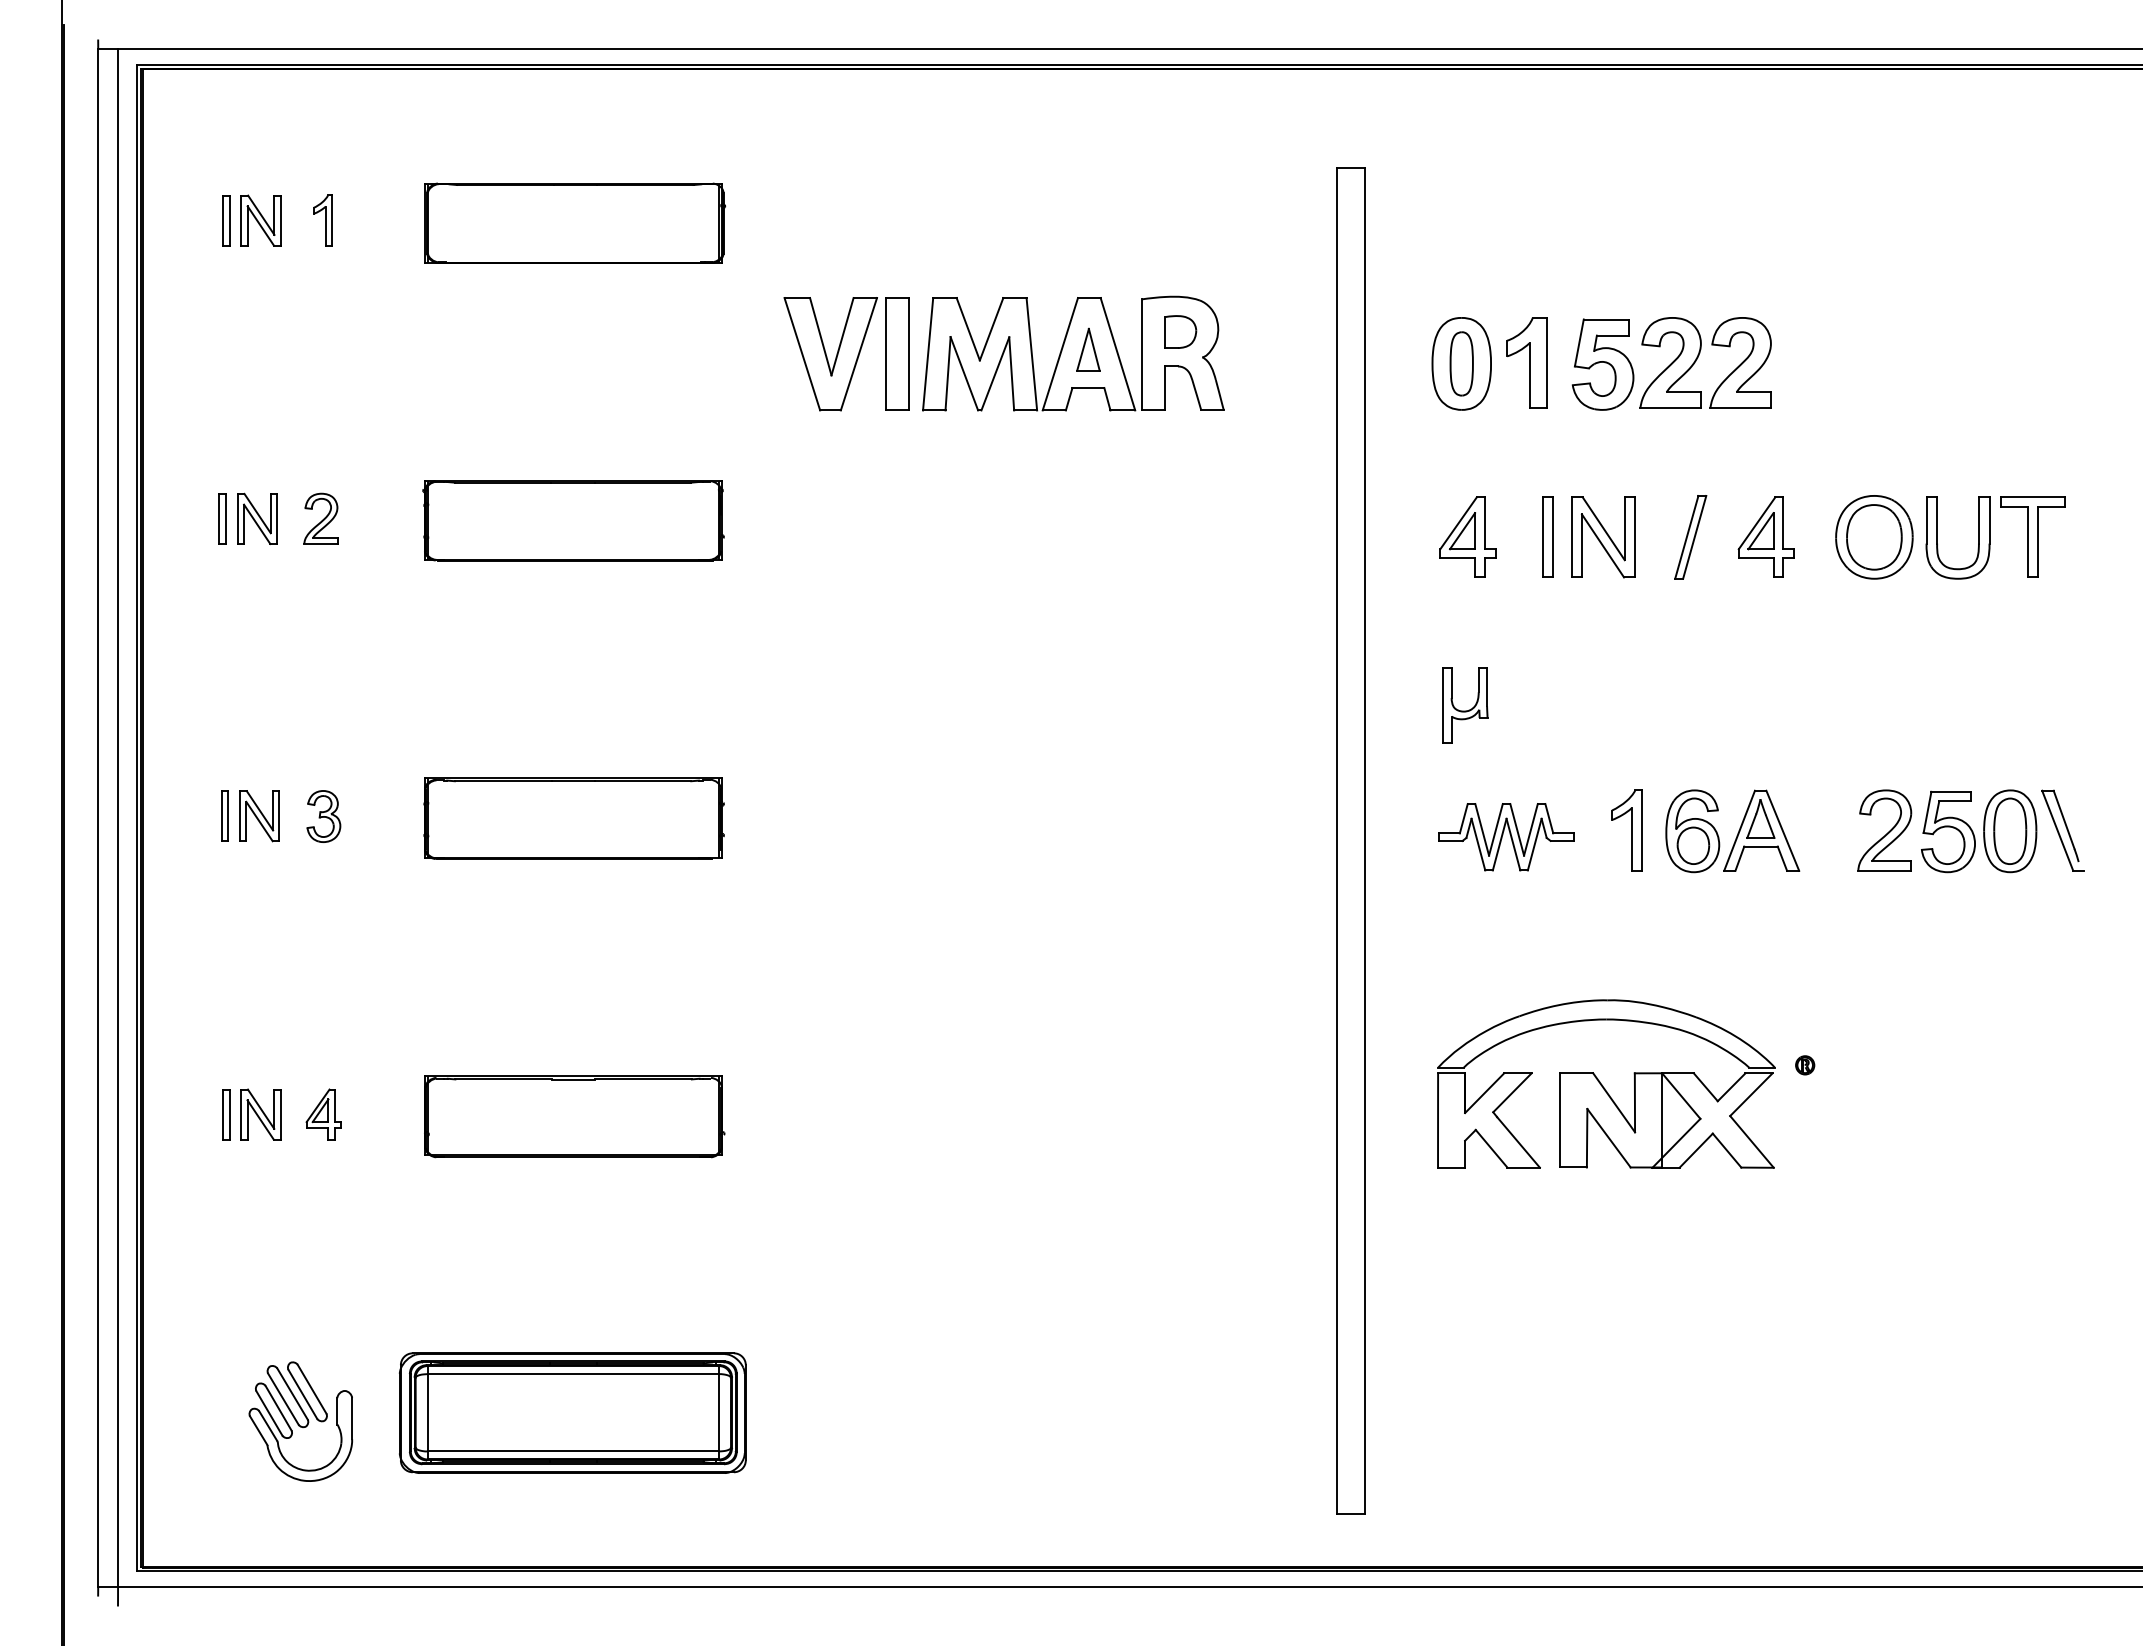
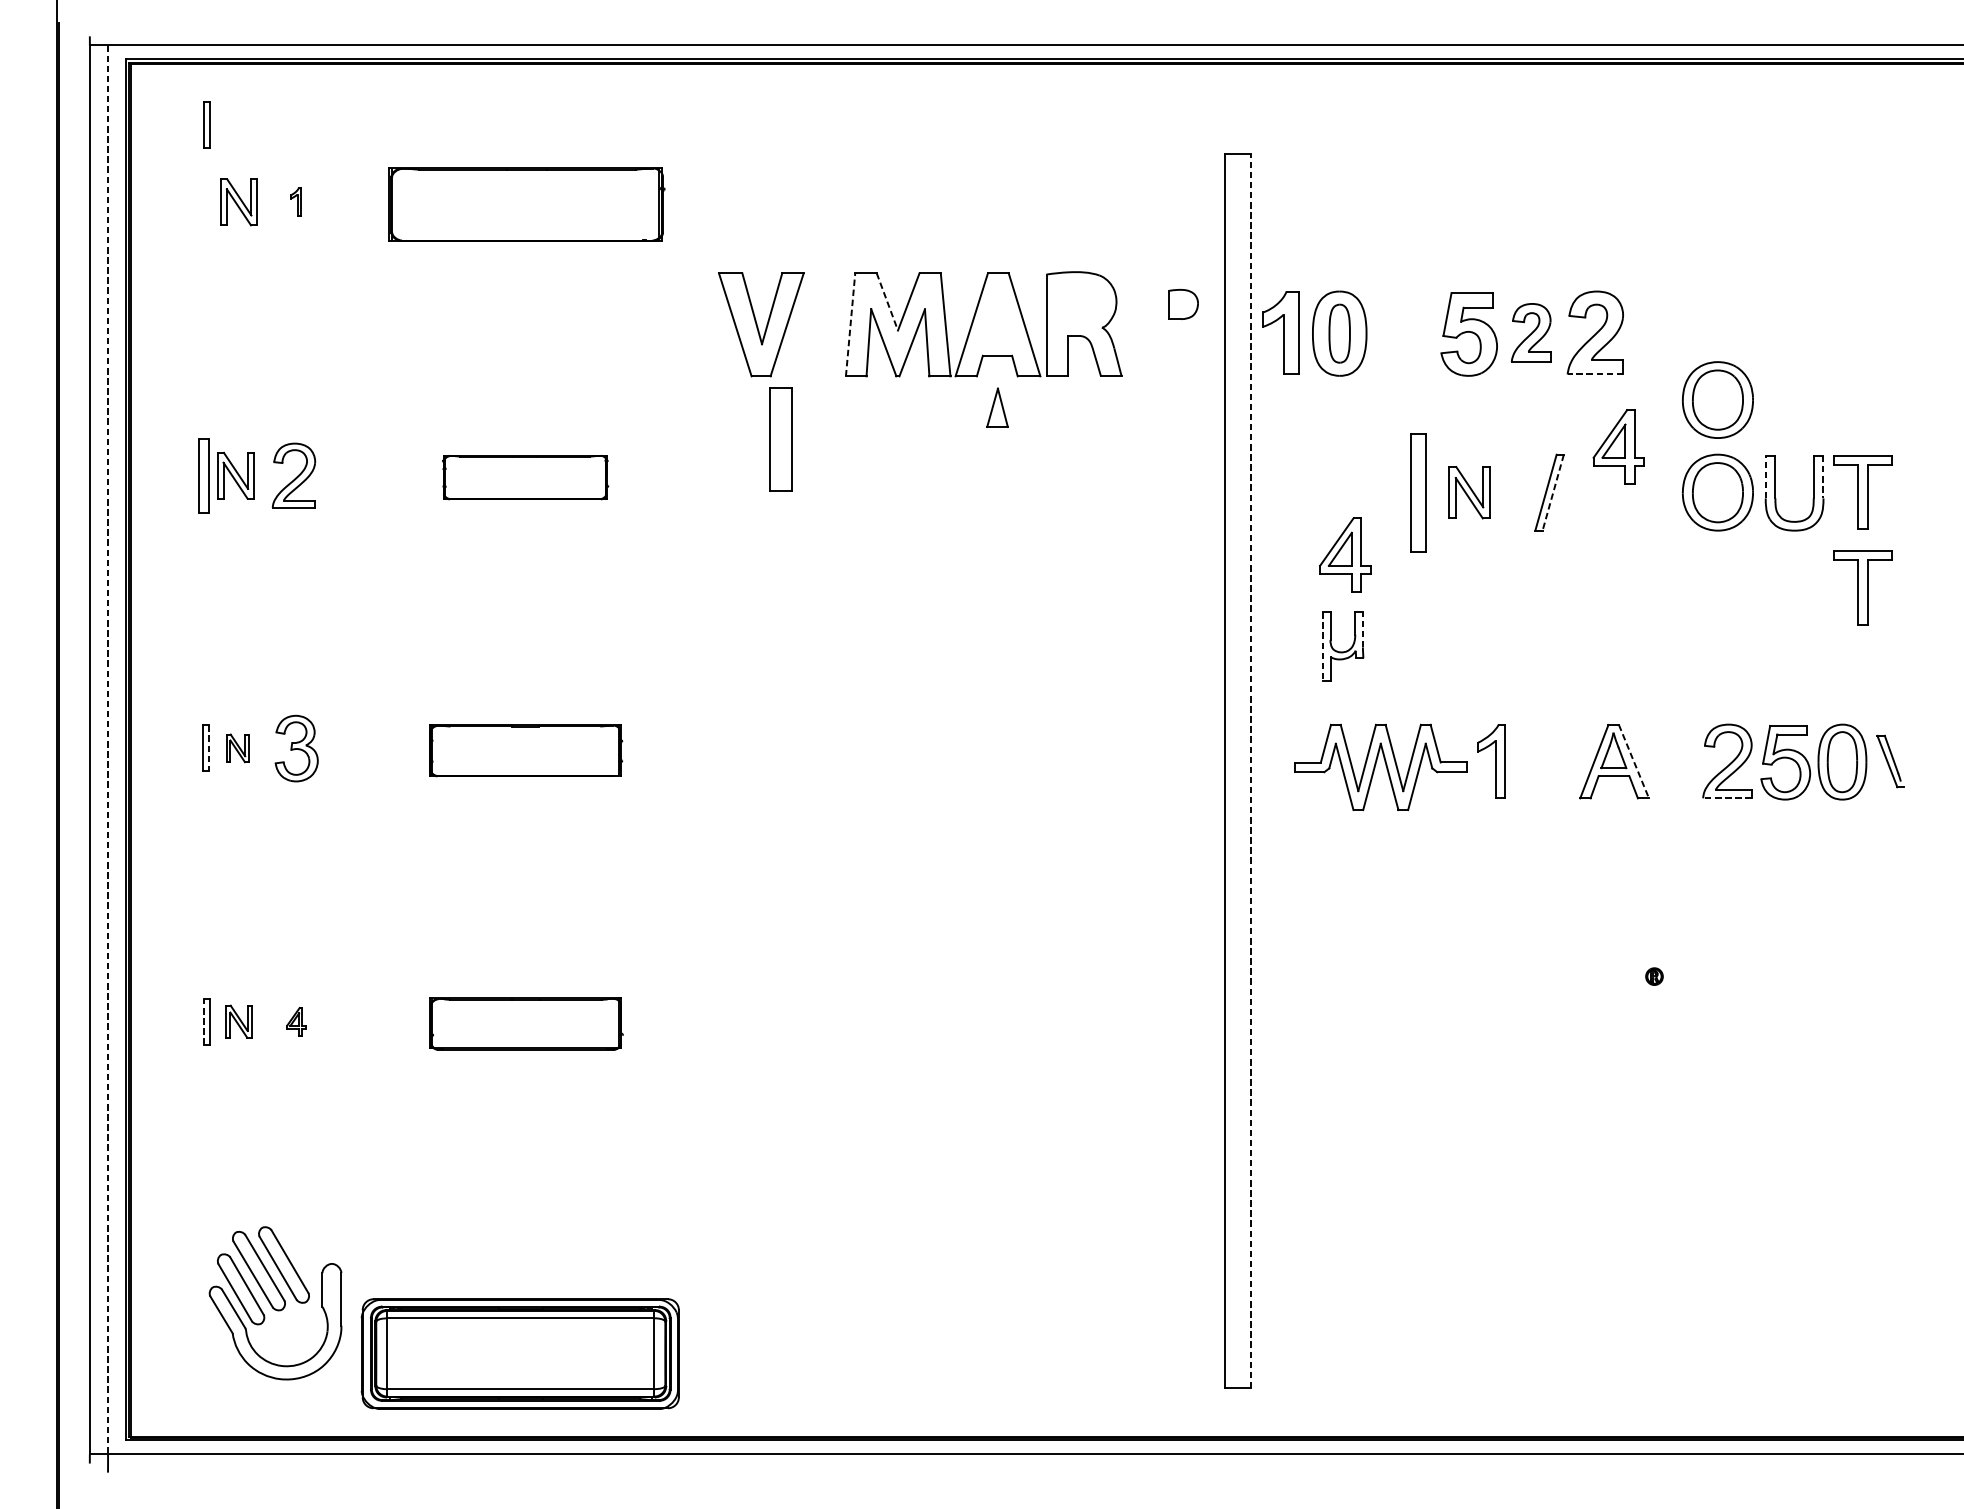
part: (226, 220) -> (207, 125), moved
part: (322, 220) -> (295, 202), size x0.6
line: (968, 329) -> (887, 302), solid -> dashed
part: (1180, 331) -> (1183, 303), moved
part: (1088, 349) -> (997, 407), moved
part: (897, 353) -> (781, 438), moved
line: (928, 353) -> (850, 324), solid -> dashed
part: (1526, 362) -> (1280, 332), moved
part: (1670, 362) -> (1531, 332), size x0.7
line: (1740, 408) -> (1595, 374), solid -> dashed
part: (1874, 436) -> (1718, 400), added
part: (222, 518) -> (203, 475), size x1.6
part: (320, 518) -> (293, 475), size x1.4
line: (1926, 519) -> (1765, 476), solid -> dashed
part: (573, 520) -> (525, 477), size x0.6
line: (1989, 520) -> (1823, 477), solid -> dashed
part: (1467, 536) -> (1344, 554), moved
part: (1547, 536) -> (1418, 491), size x1.6
part: (1765, 536) -> (1618, 446), moved
part: (1603, 537) -> (1469, 492), size x0.7
line: (1694, 537) -> (1553, 492), solid -> dashed
part: (2032, 640) -> (1862, 587), added
line: (1487, 686) -> (1363, 629), solid -> dashed
line: (1443, 705) -> (1322, 646), solid -> dashed
line: (228, 816) -> (209, 748), solid -> dashed
part: (259, 816) -> (237, 748), size x0.6
part: (323, 816) -> (296, 748), size x1.4
line: (118, 818) -> (108, 750), solid -> dashed
part: (573, 818) -> (525, 750), size x0.7
part: (2062, 830) -> (1890, 761), size x0.7
part: (1692, 831) -> (1551, 762), removed
line: (1782, 831) -> (1633, 762), solid -> dashed
part: (1506, 837) -> (1380, 767), size x1.4
line: (1364, 840) -> (1250, 770), solid -> dashed
line: (1884, 870) -> (1727, 798), solid -> dashed
part: (1606, 1083) -> (1472, 993), removed
line: (222, 1114) -> (203, 1021), solid -> dashed
part: (260, 1114) -> (238, 1021), size x0.7
part: (323, 1114) -> (296, 1021), size x0.6
part: (574, 1116) -> (526, 1023), size x0.7
part: (572, 1412) -> (520, 1353), moved
part: (300, 1421) -> (275, 1303), size x1.4

